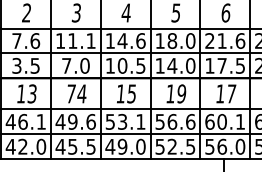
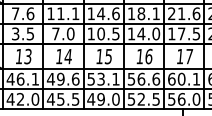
text: (190, 40) -> (156, 13), 18.0 -> 18.1
text: (71, 93) -> (59, 56), 74 -> 14
text: (181, 93) -> (148, 56), 19 -> 16

